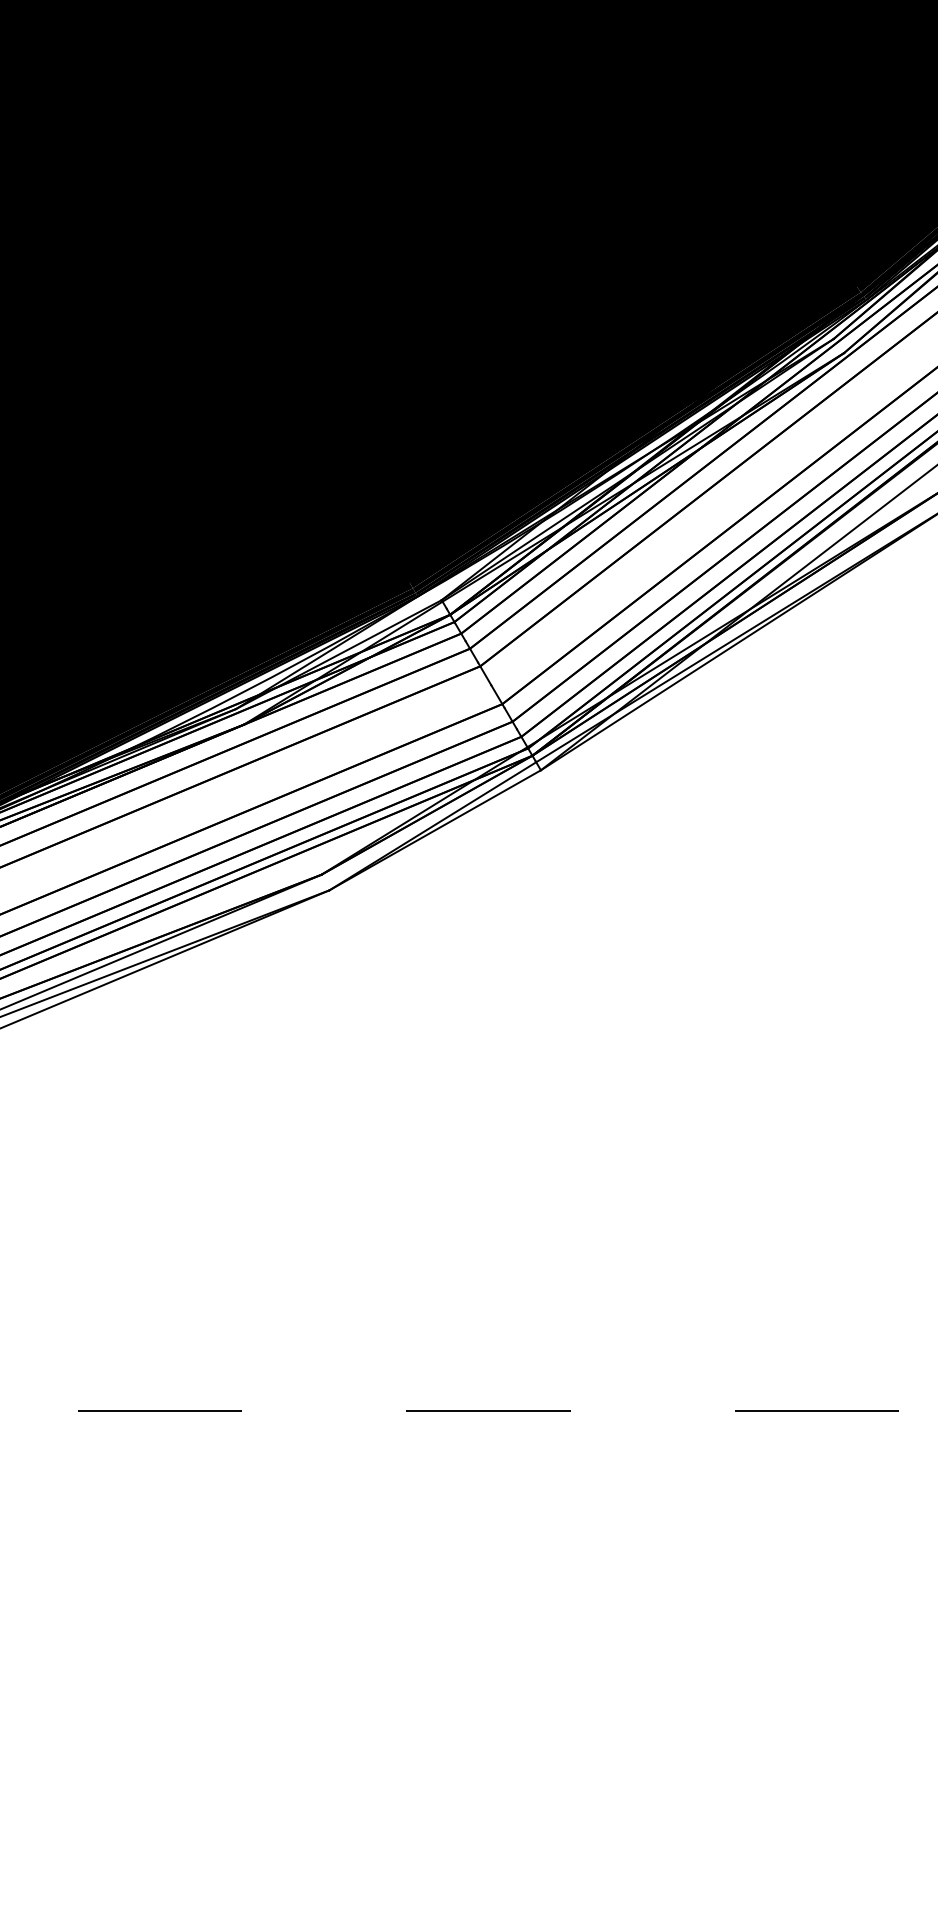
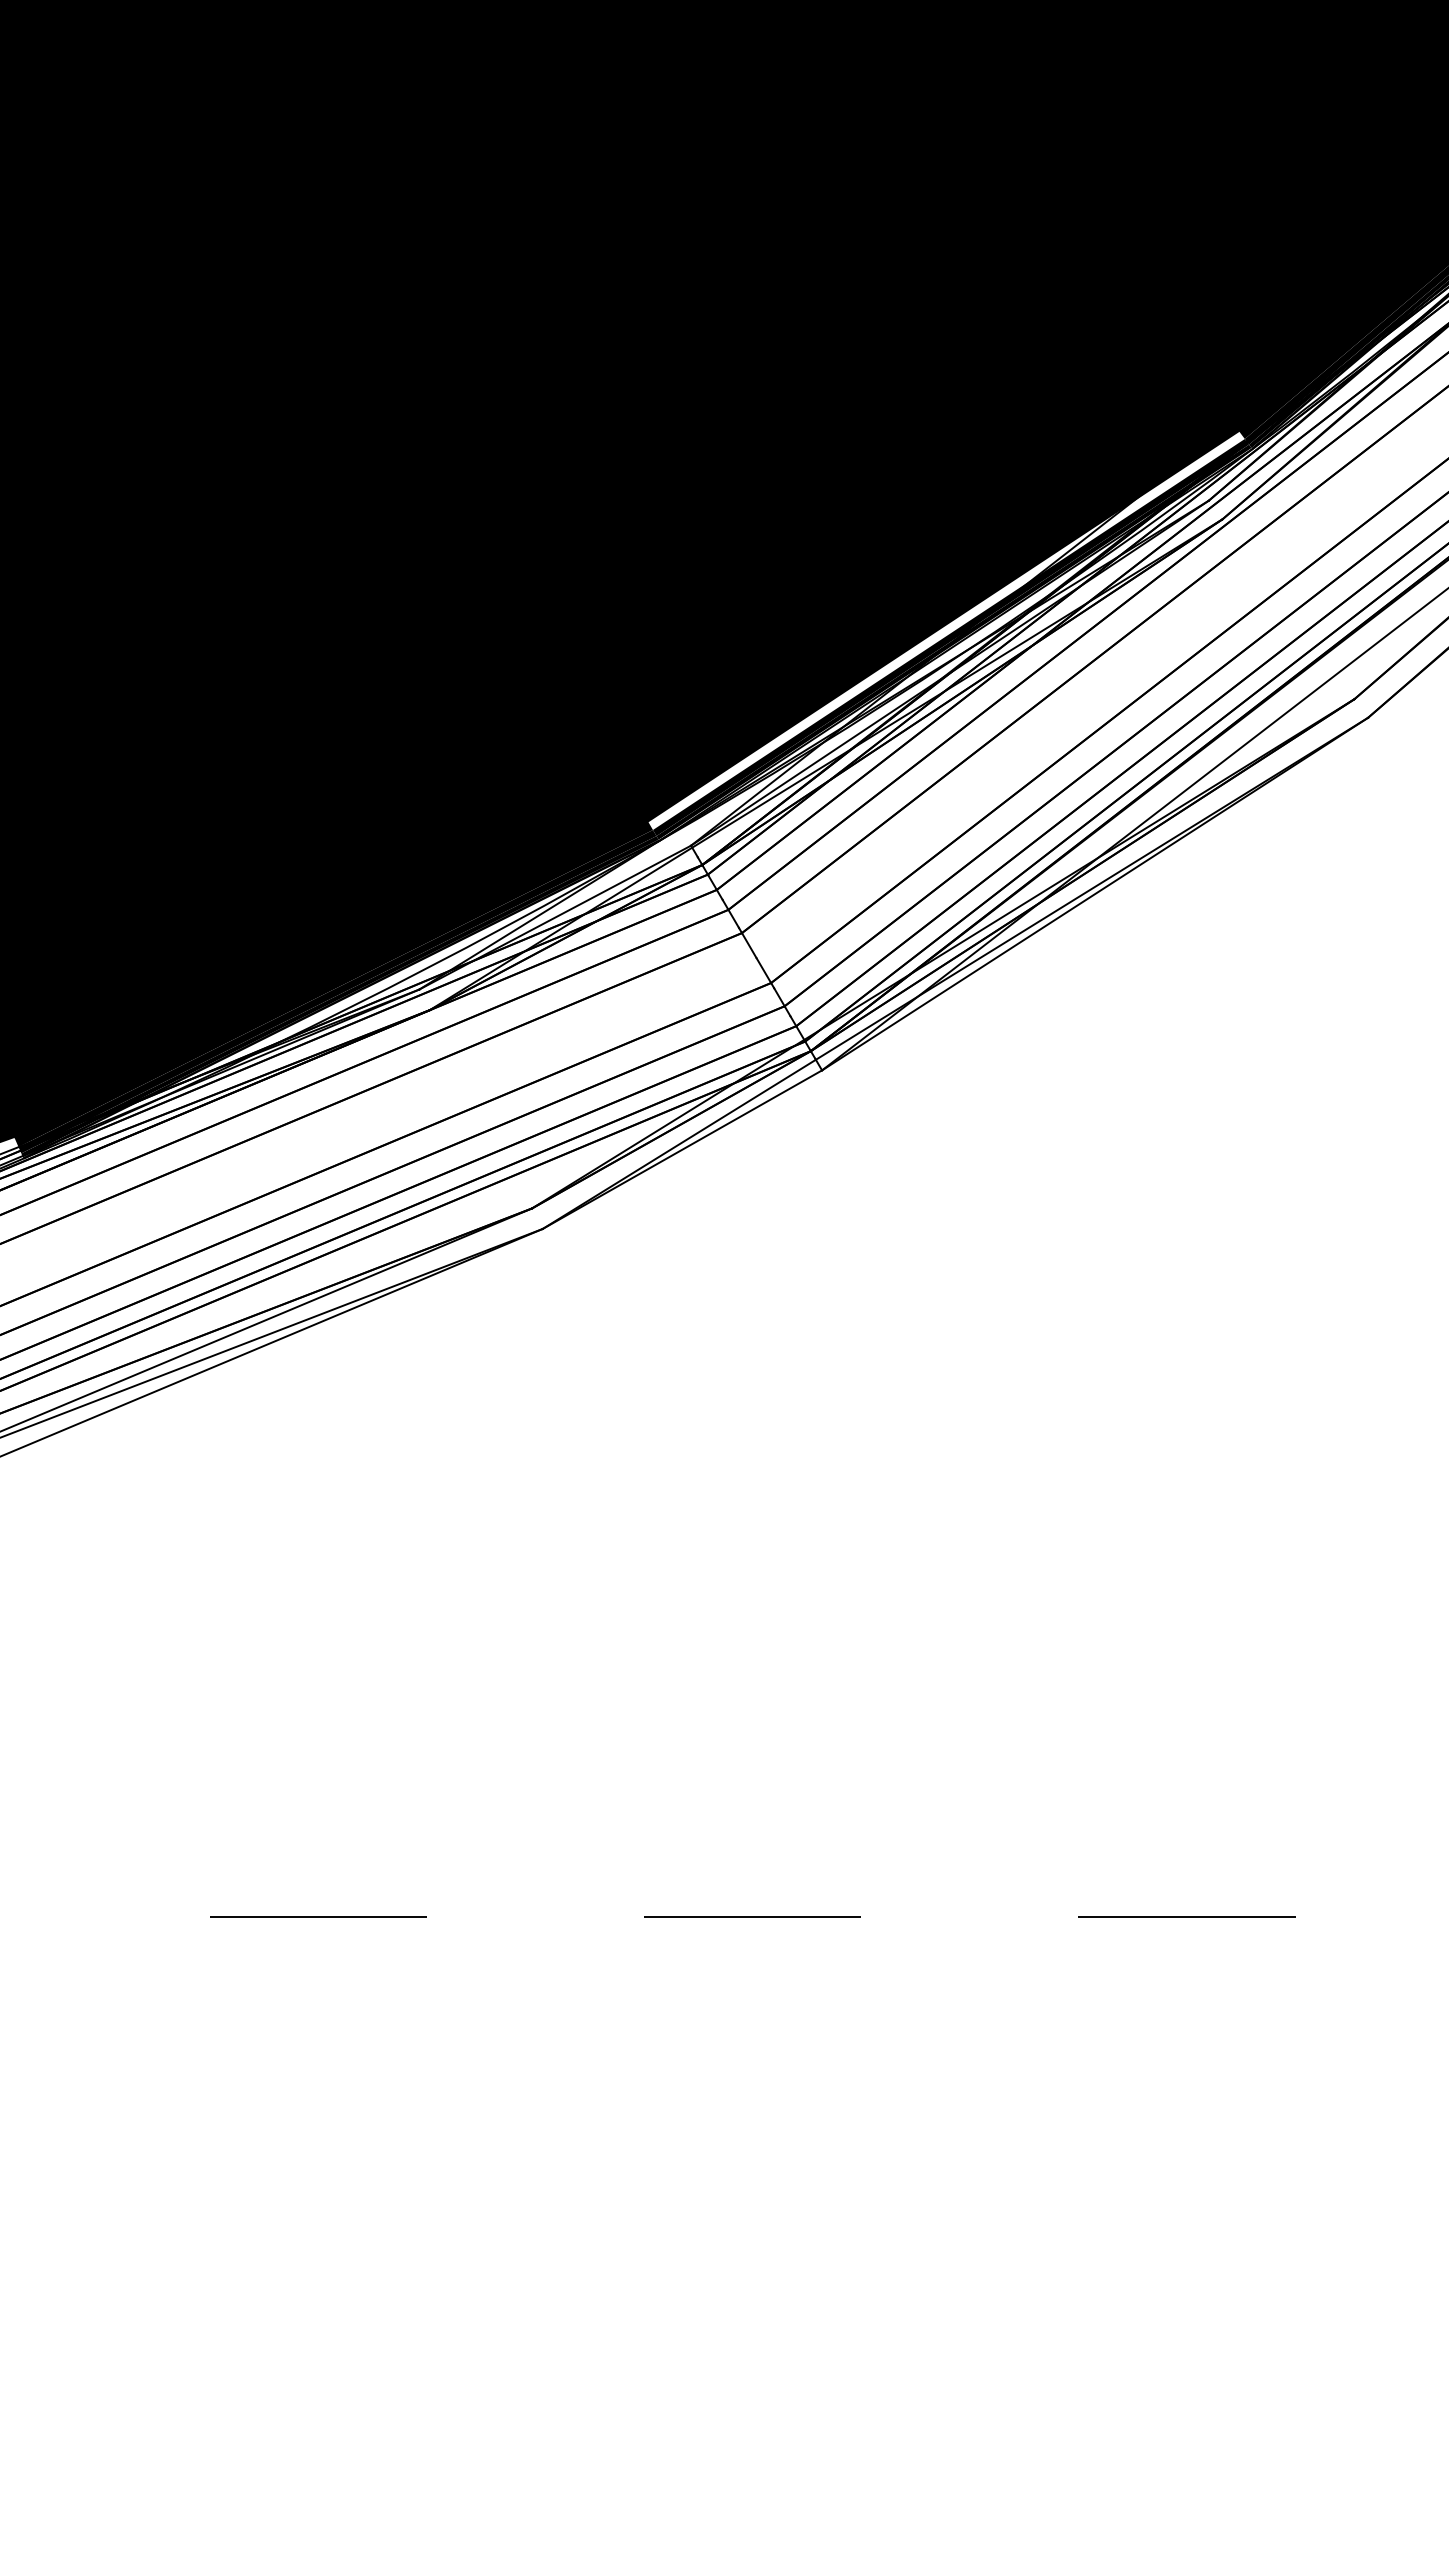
fill: (635, 437) -> (946, 630), removed
fill: (641, 447) -> (955, 644), removed

